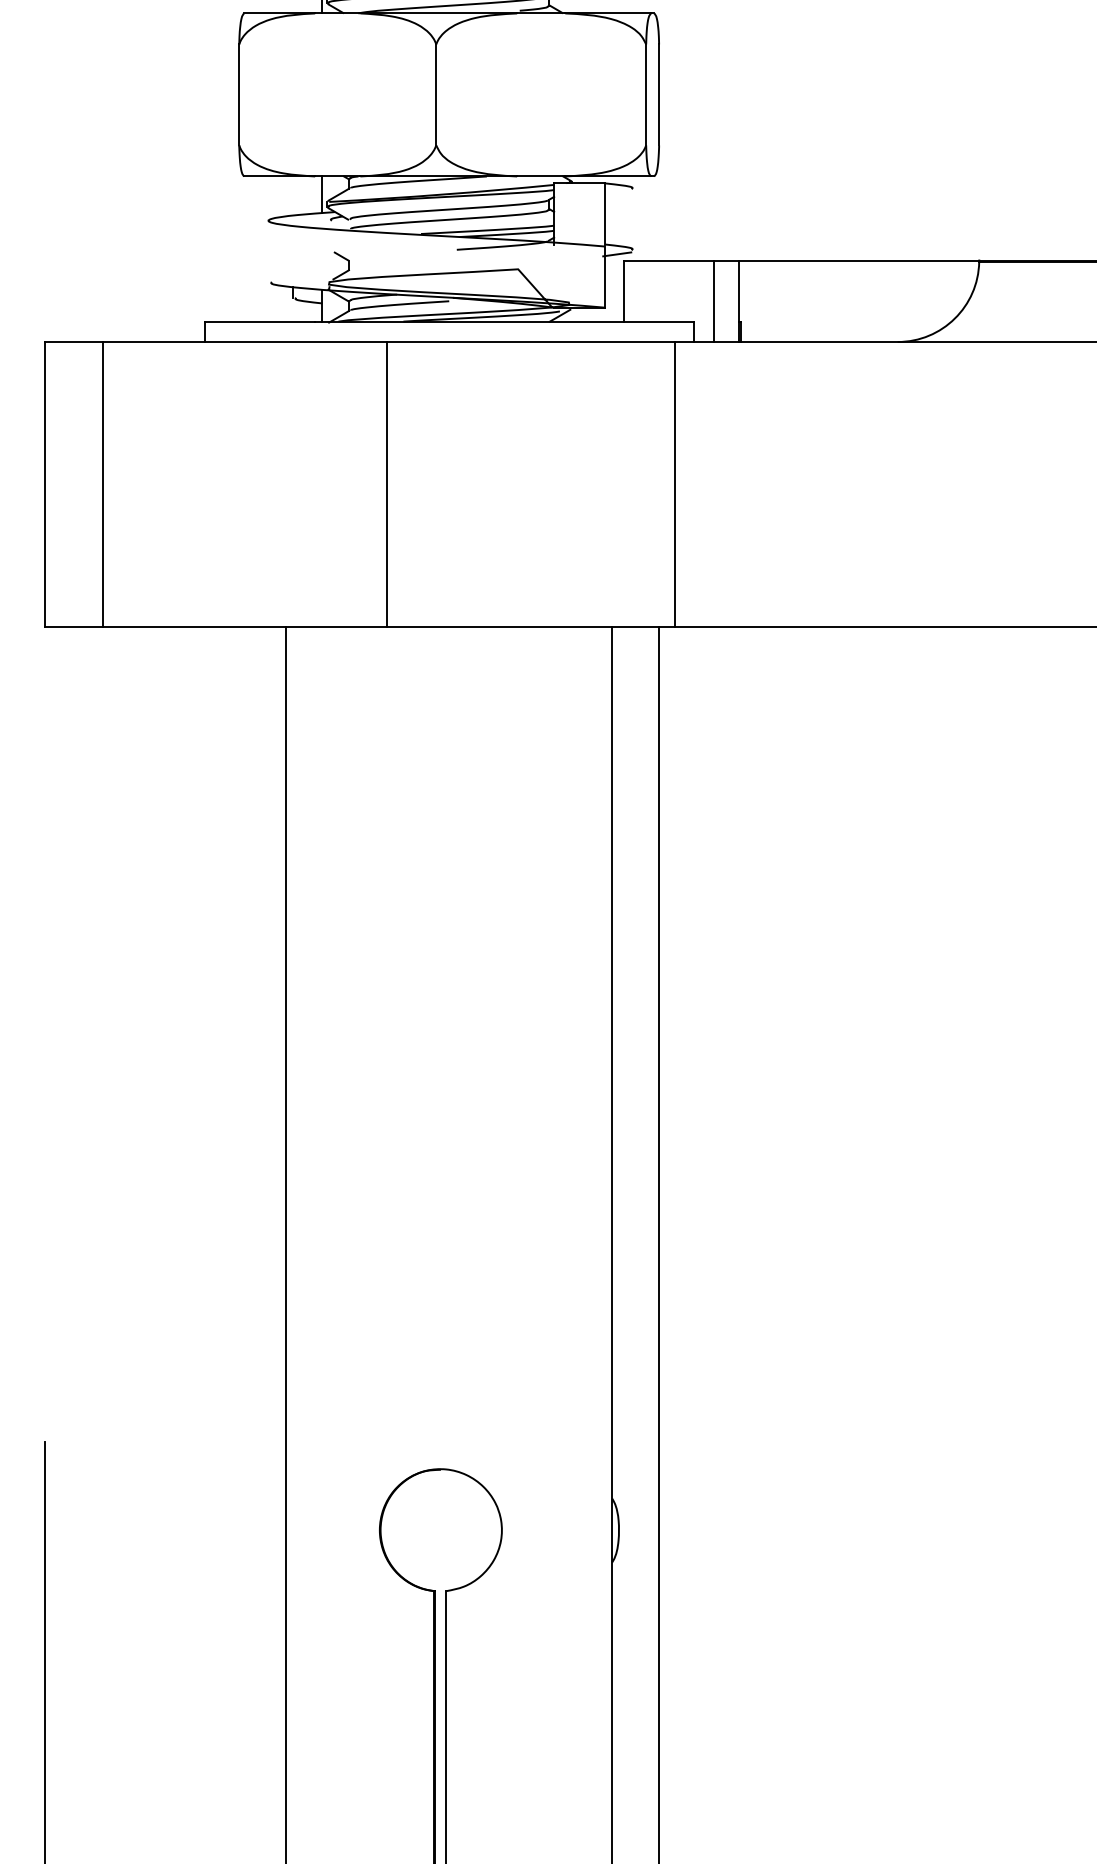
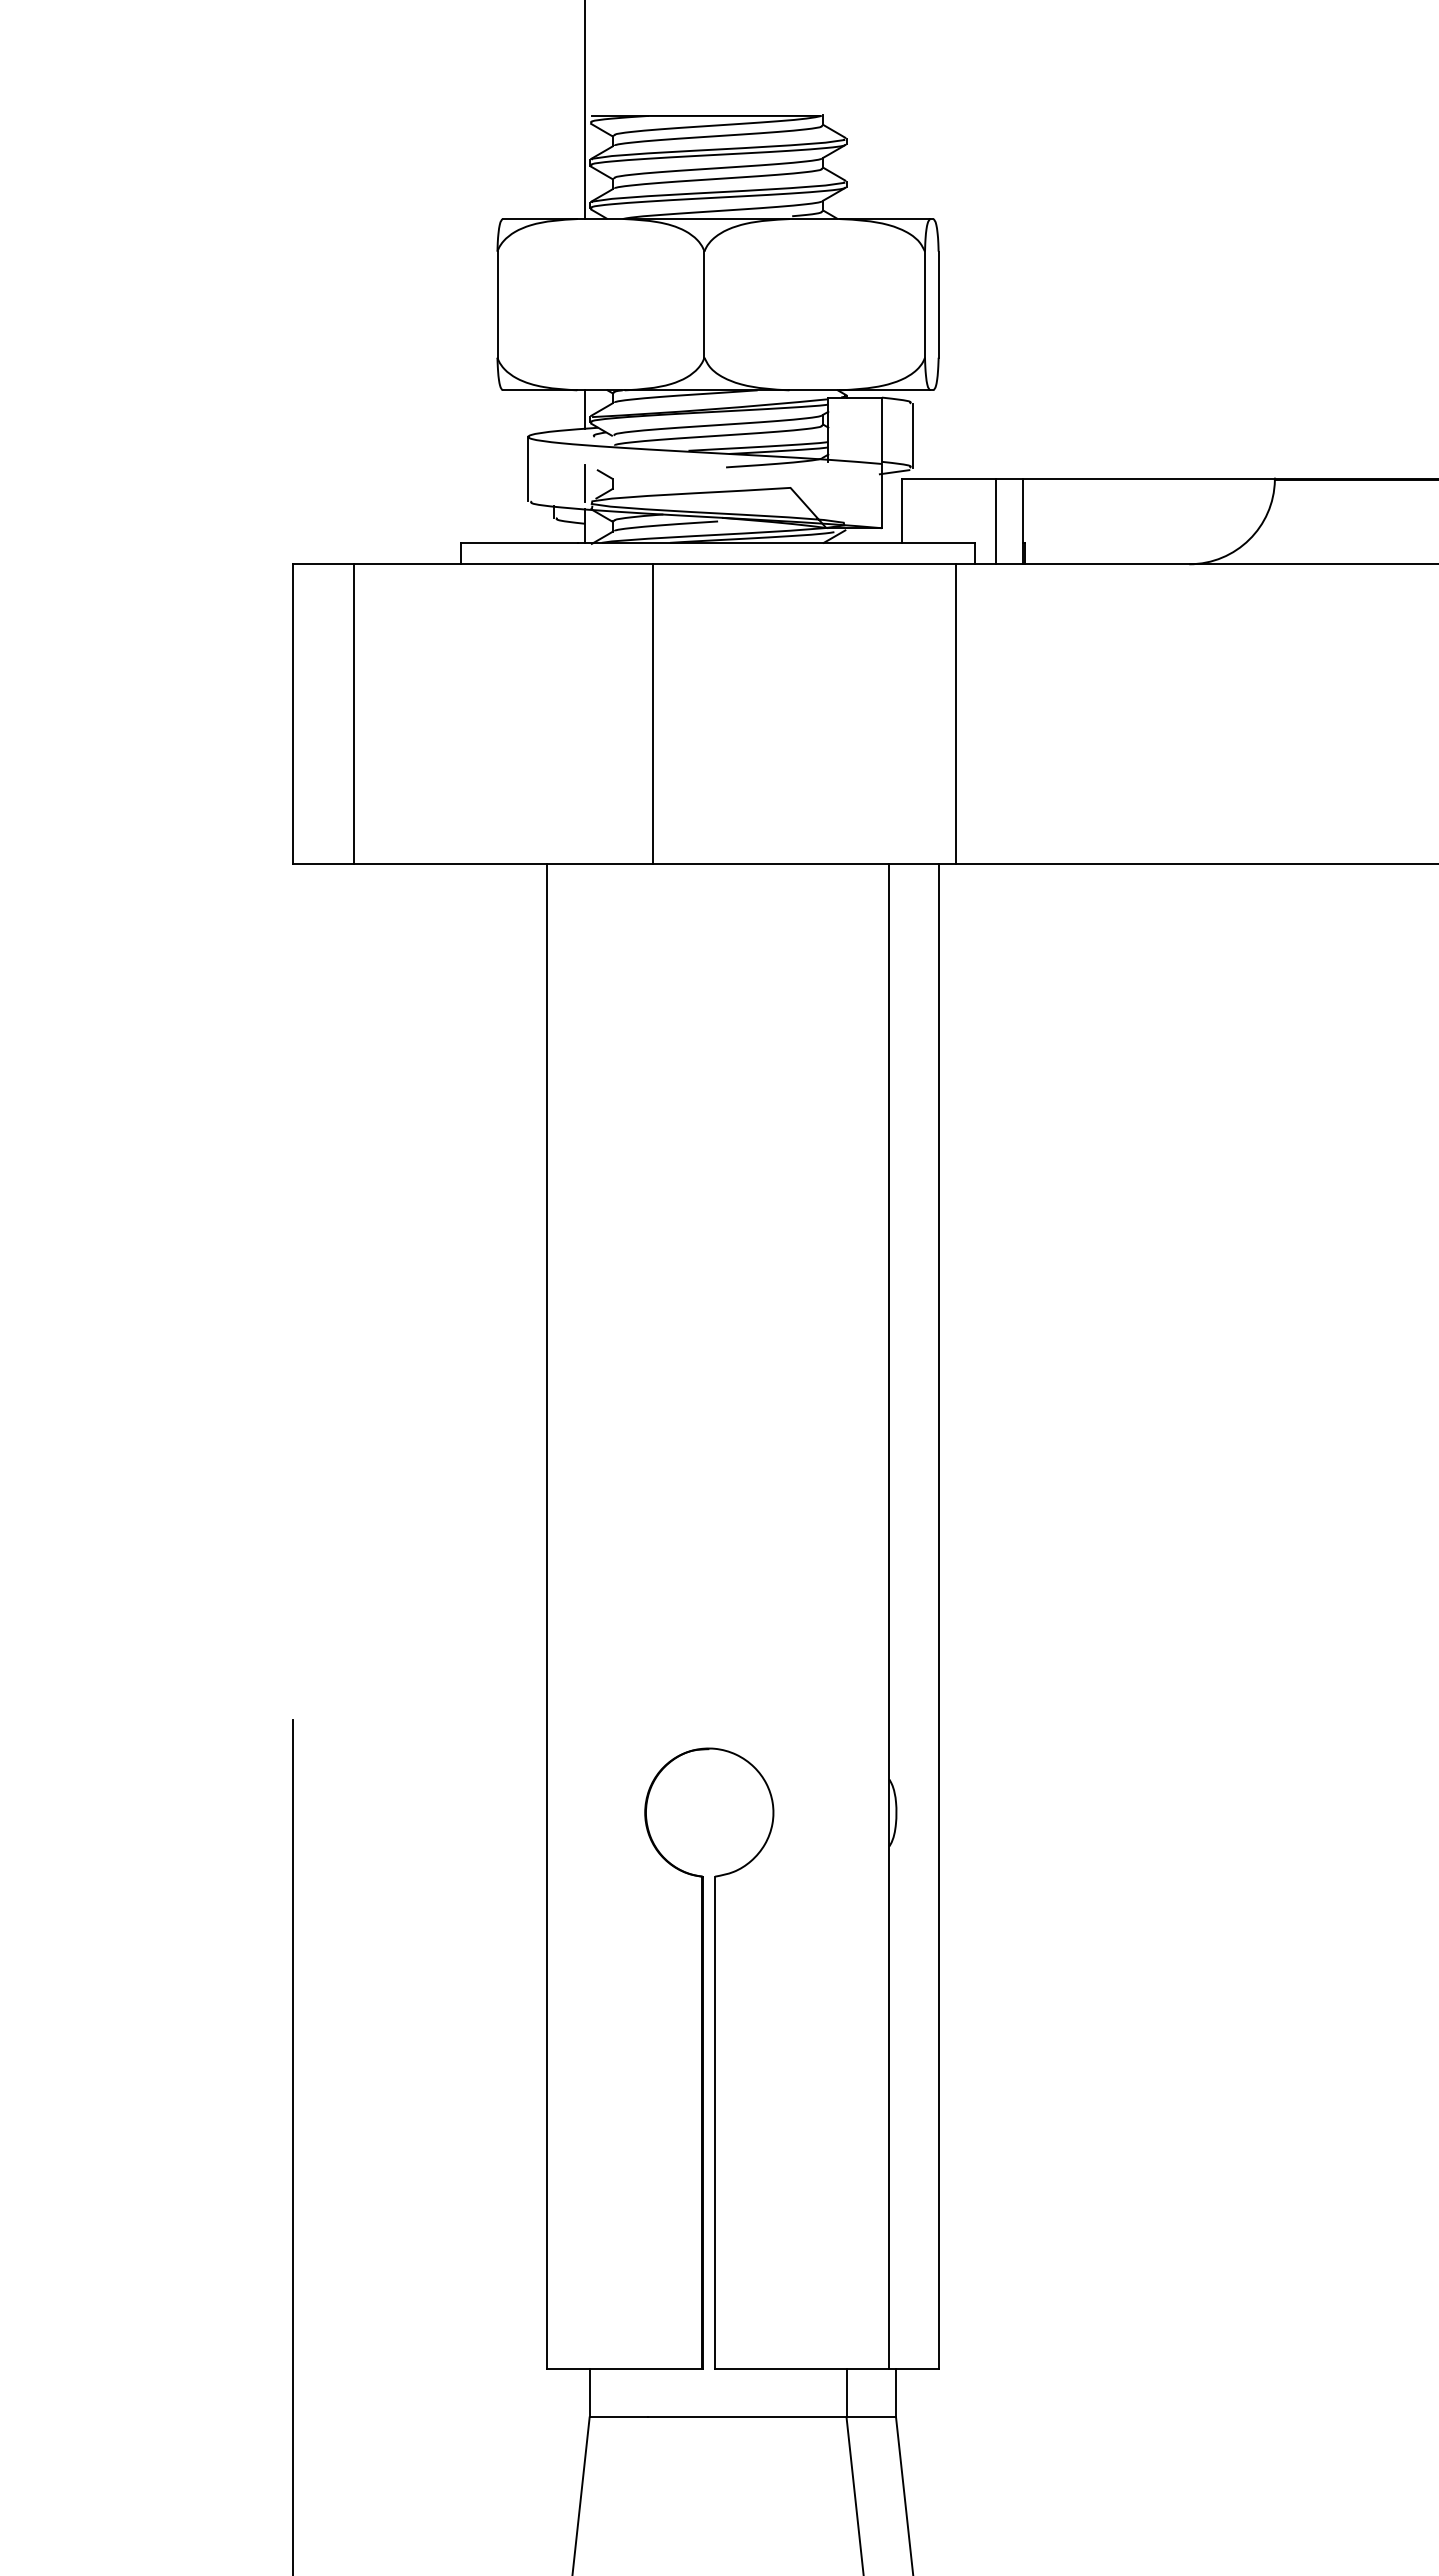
line: (635, 219) -> (913, 435), added
line: (268, 251) -> (528, 469), added
line: (322, 264) -> (584, 482), added

